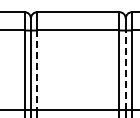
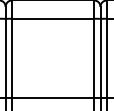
line: (37, 70) -> (12, 58), dashed -> solid
line: (125, 70) -> (100, 58), dashed -> solid

